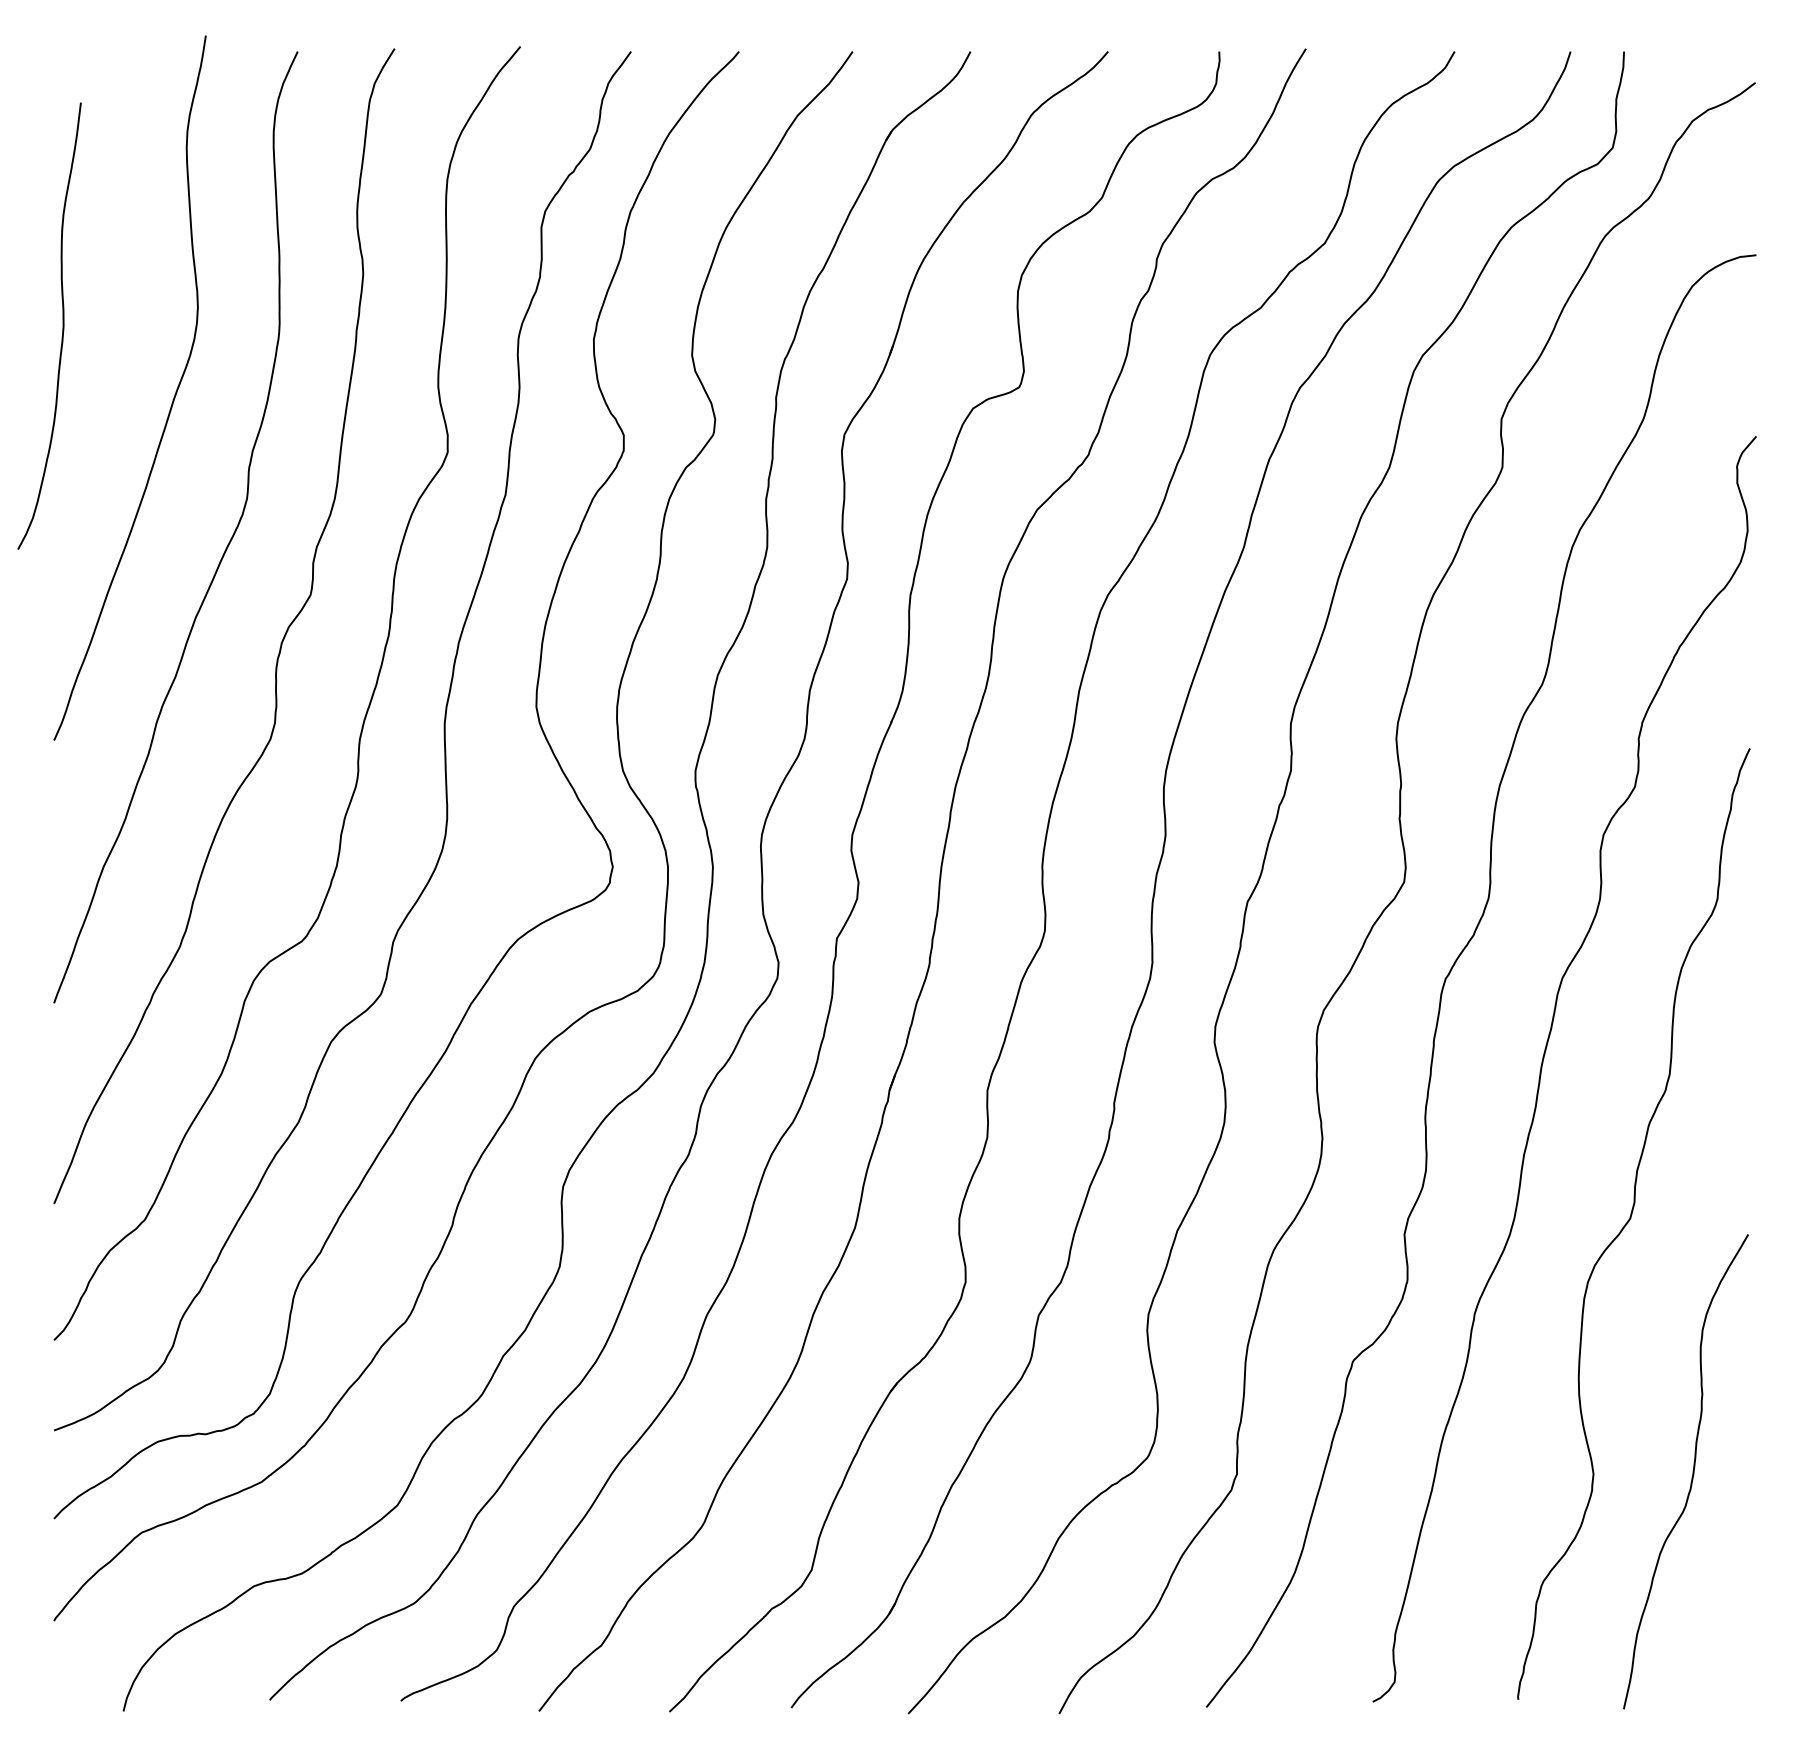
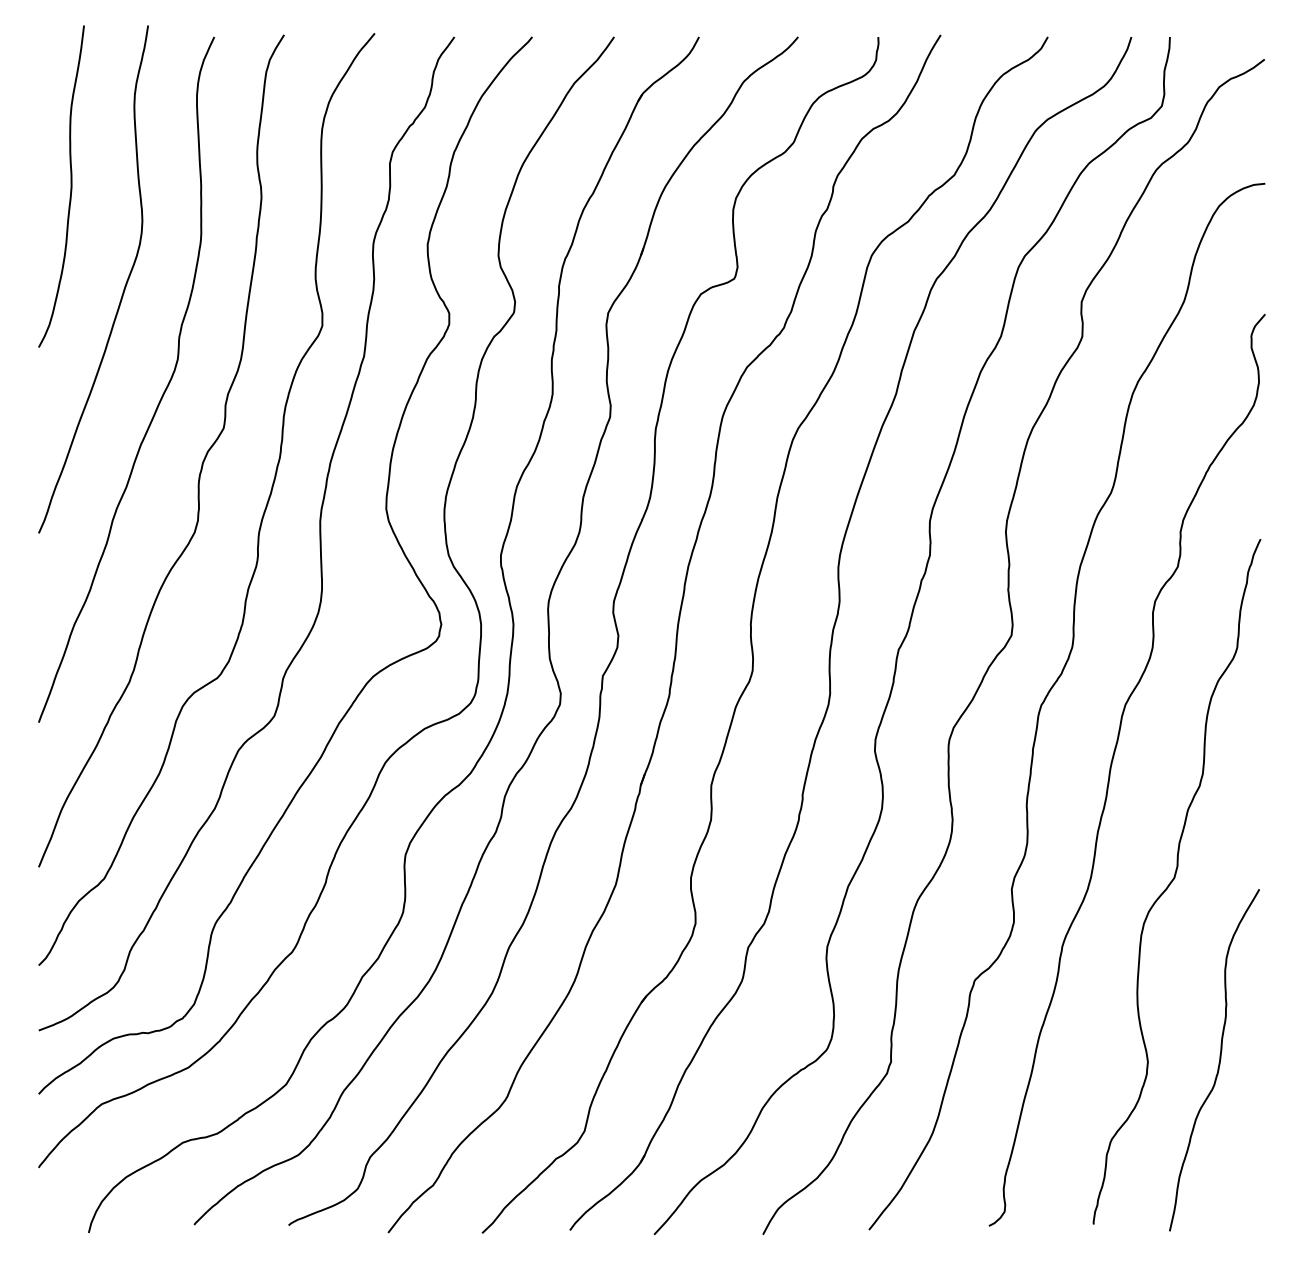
curve: (62, 325) -> (70, 186), moved

